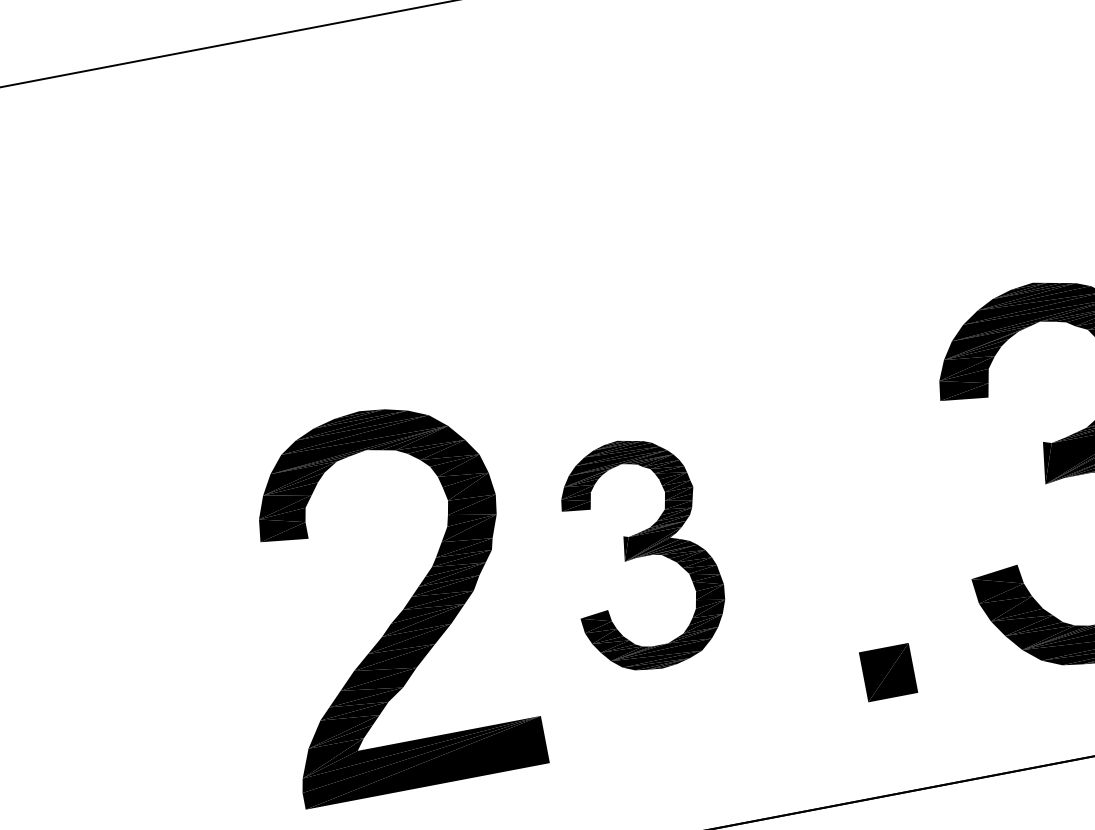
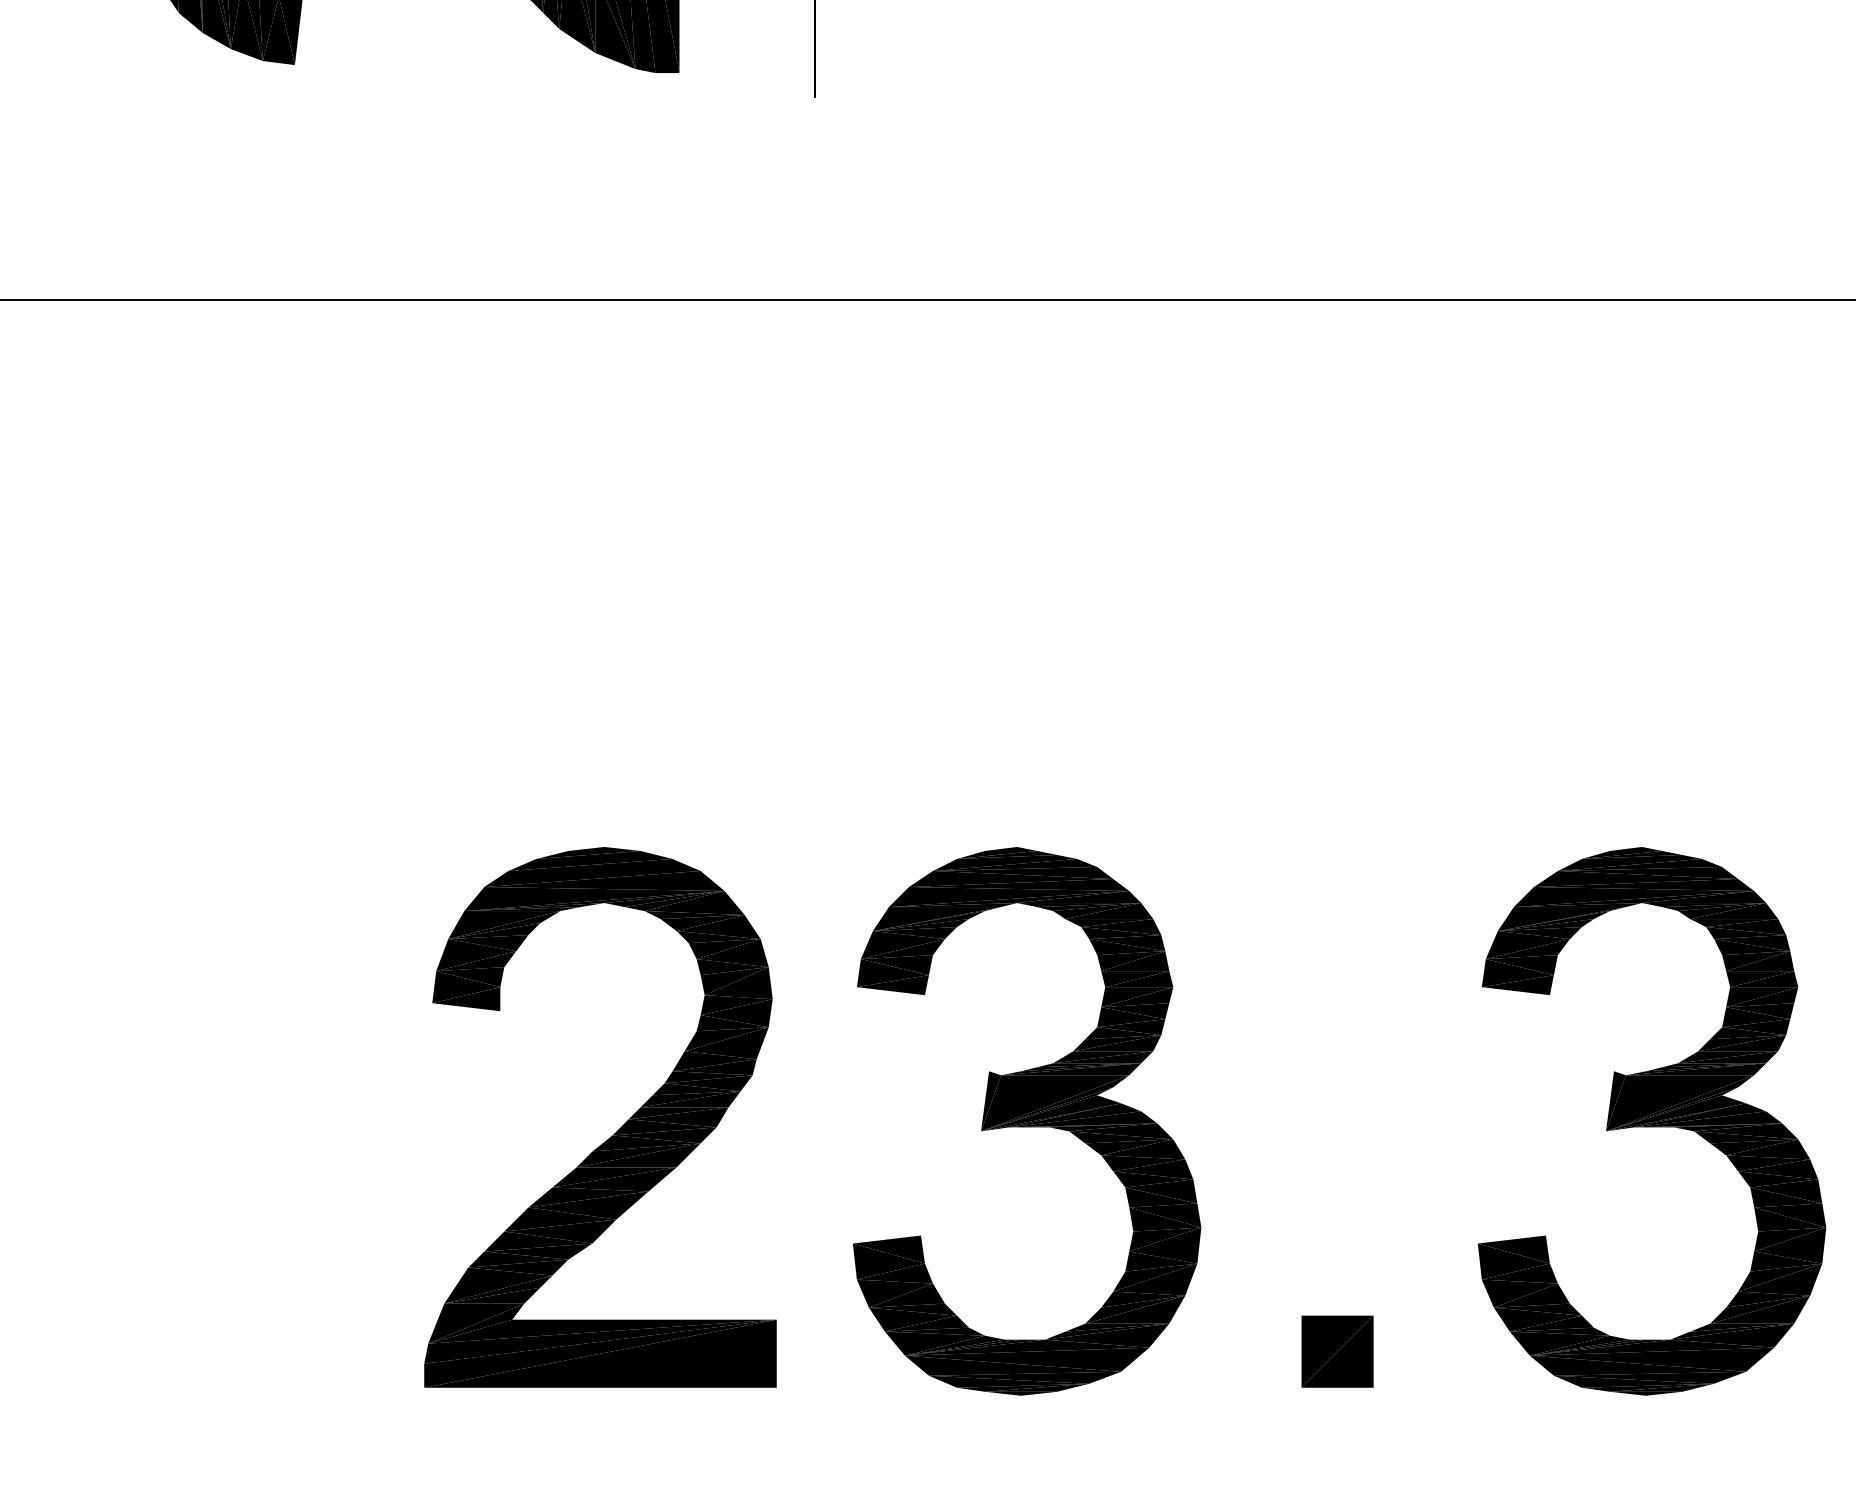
part: (643, 554) -> (1027, 1121), size x1.67
part: (404, 607) -> (615, 1132), moved

